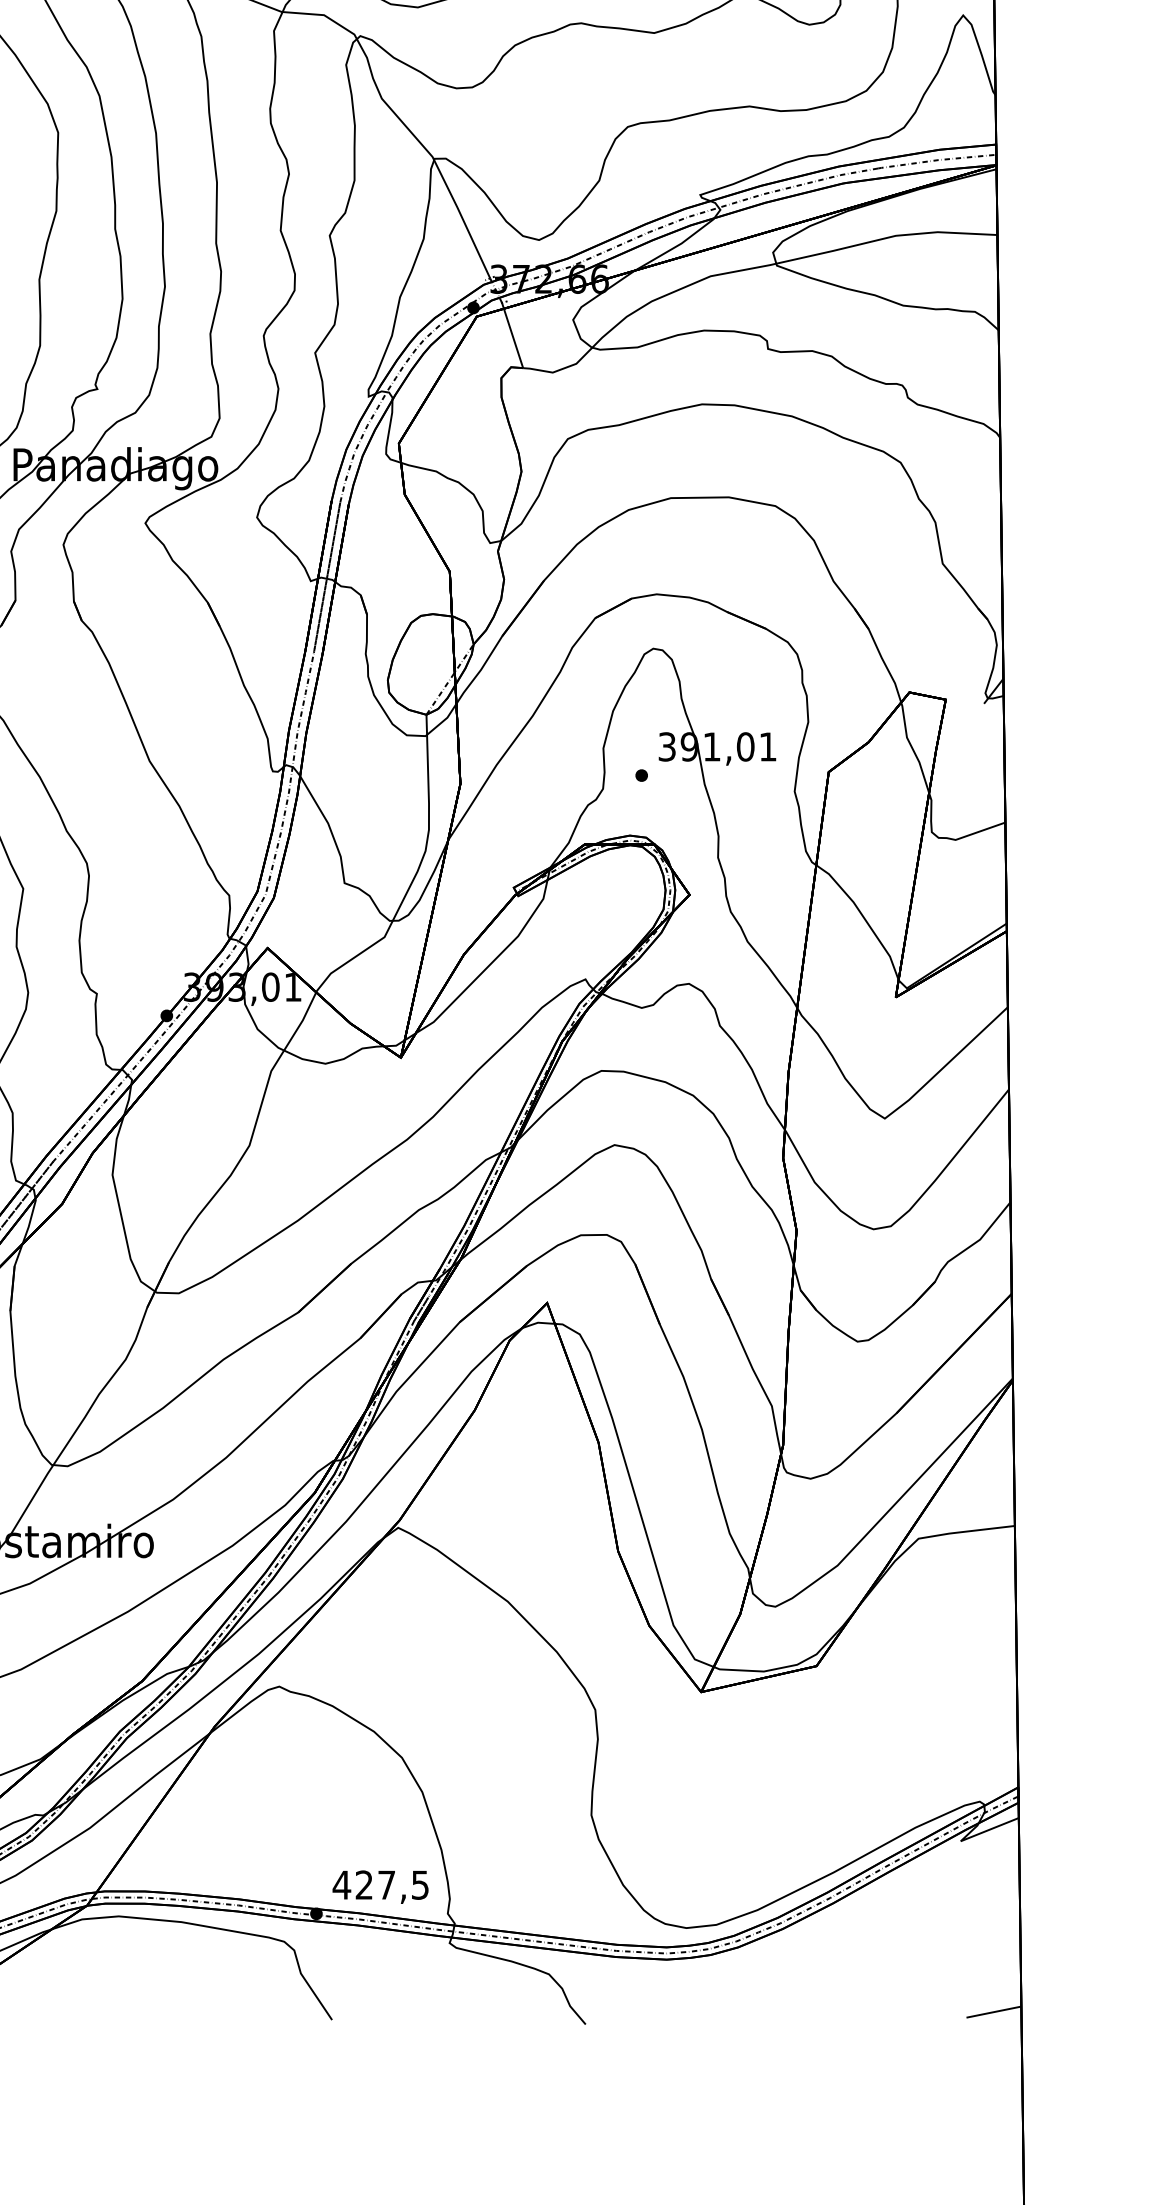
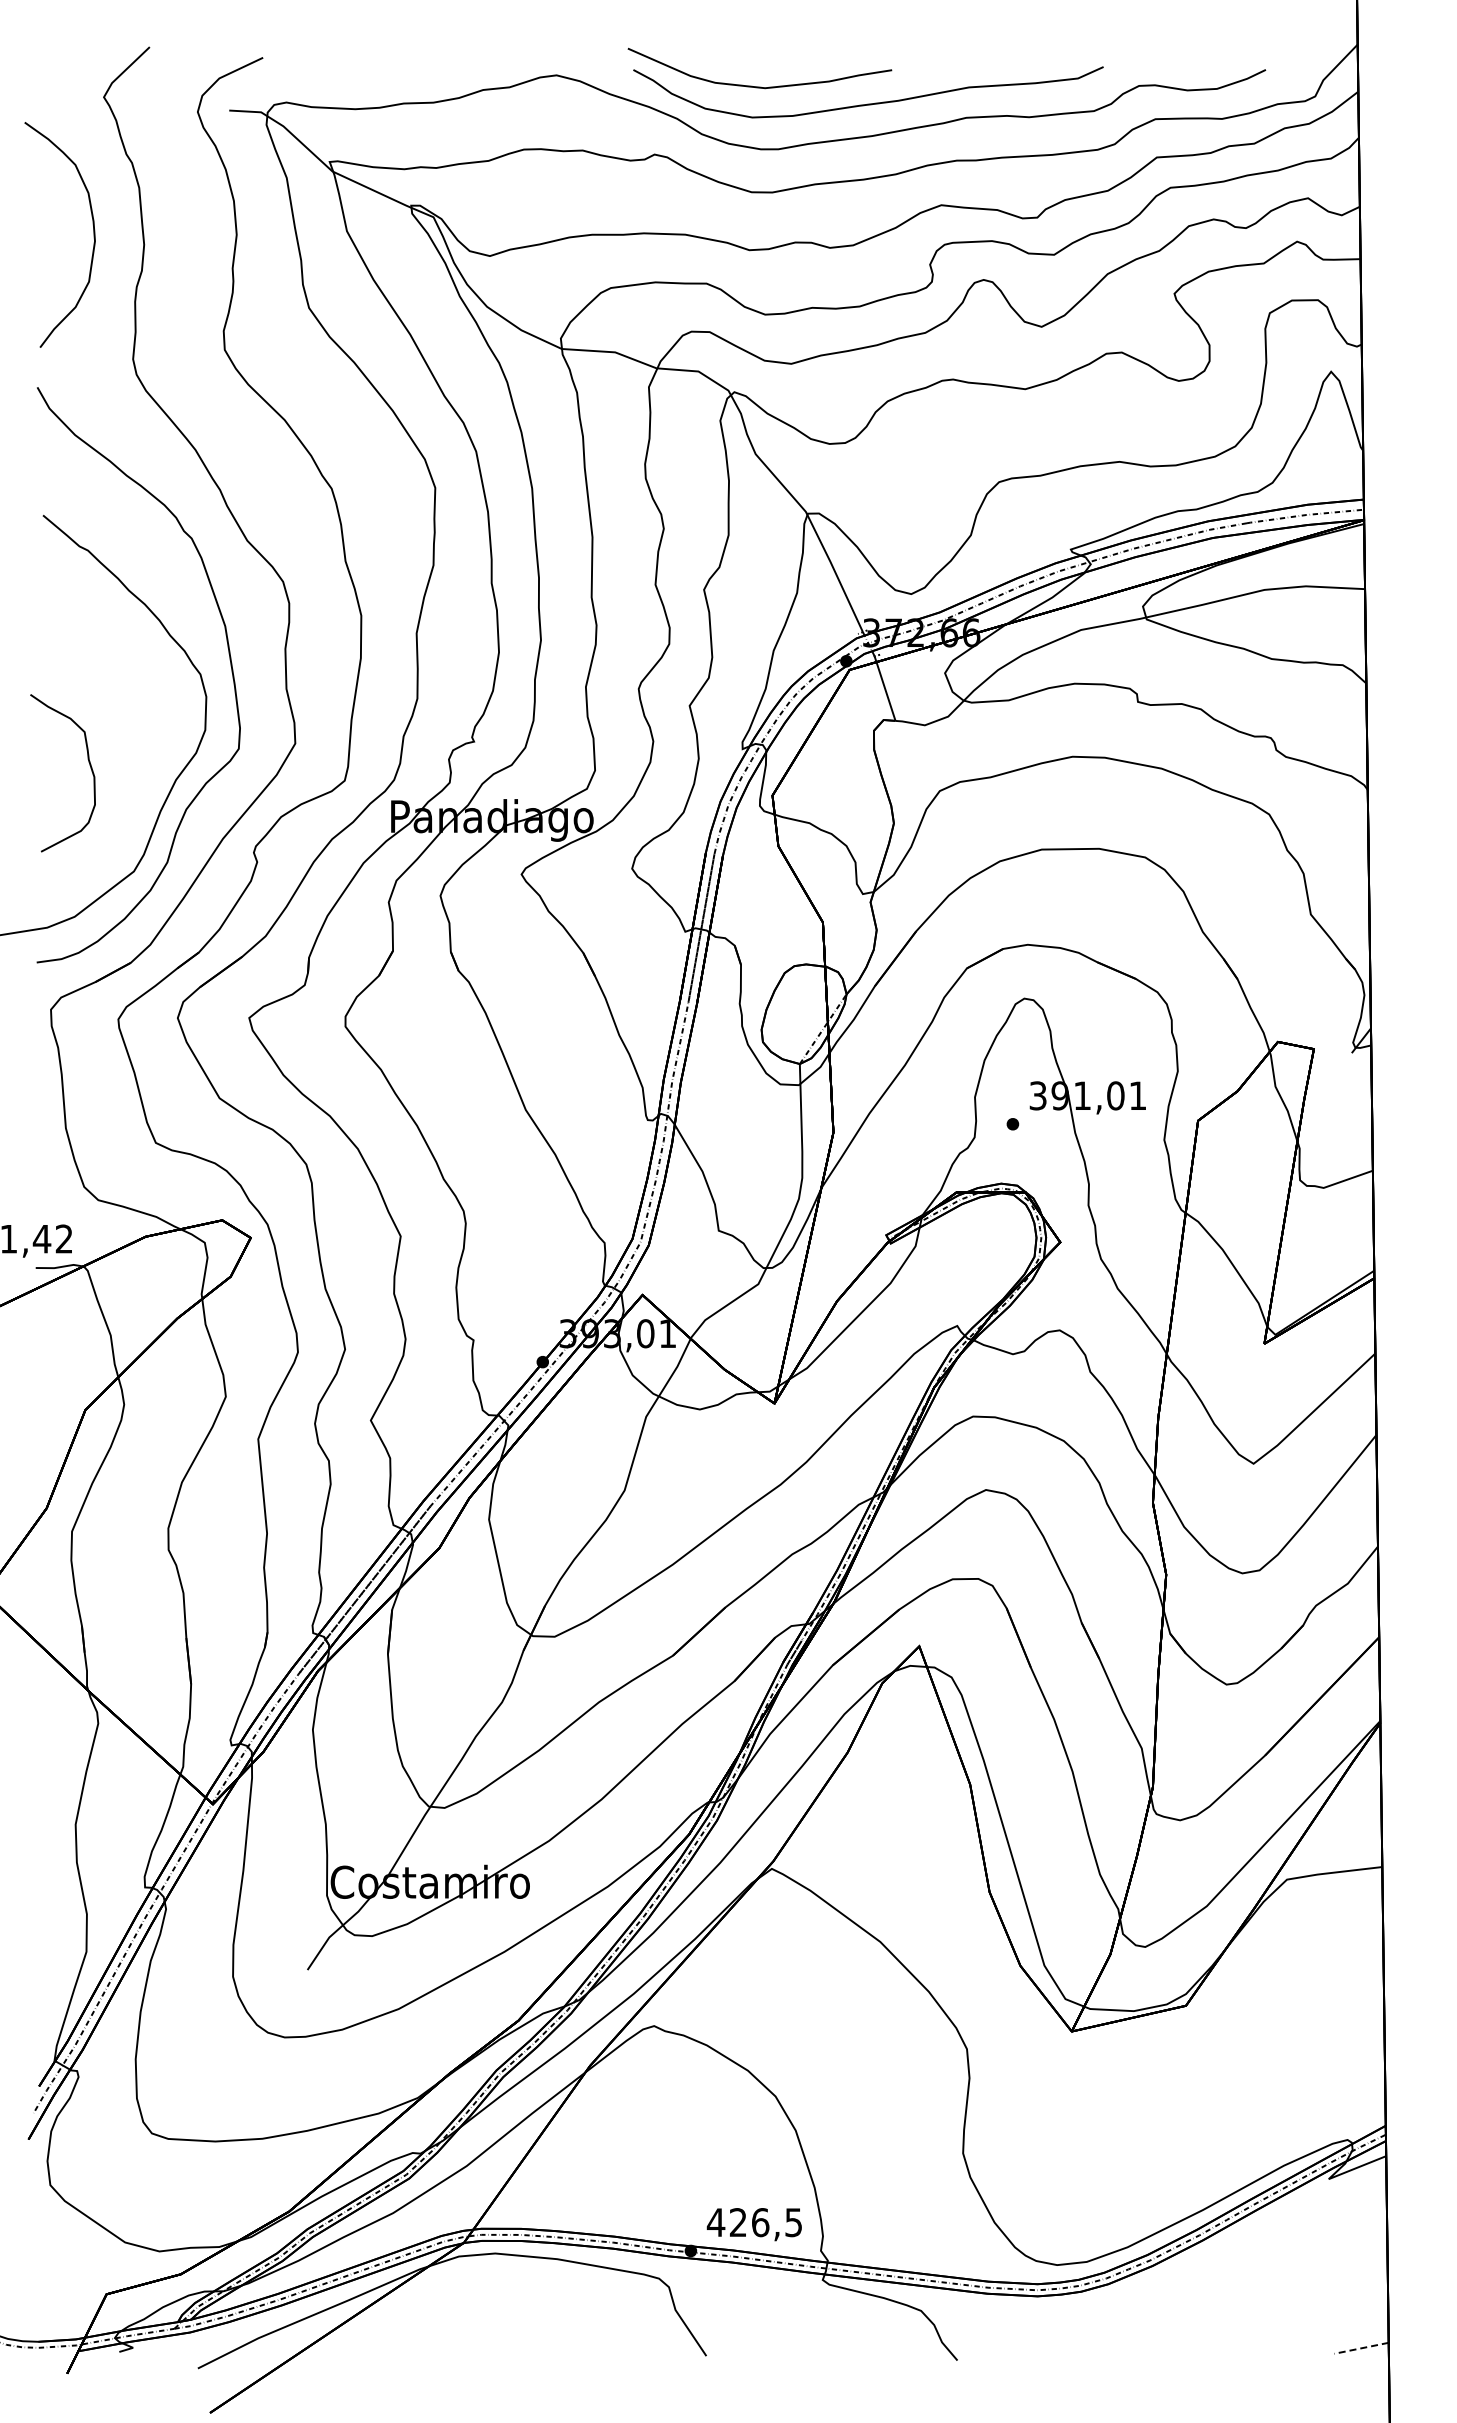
text: (386, 1885) -> (760, 2222), 427,5 -> 426,5
line: (993, 2012) -> (1361, 2348), solid -> dashed

